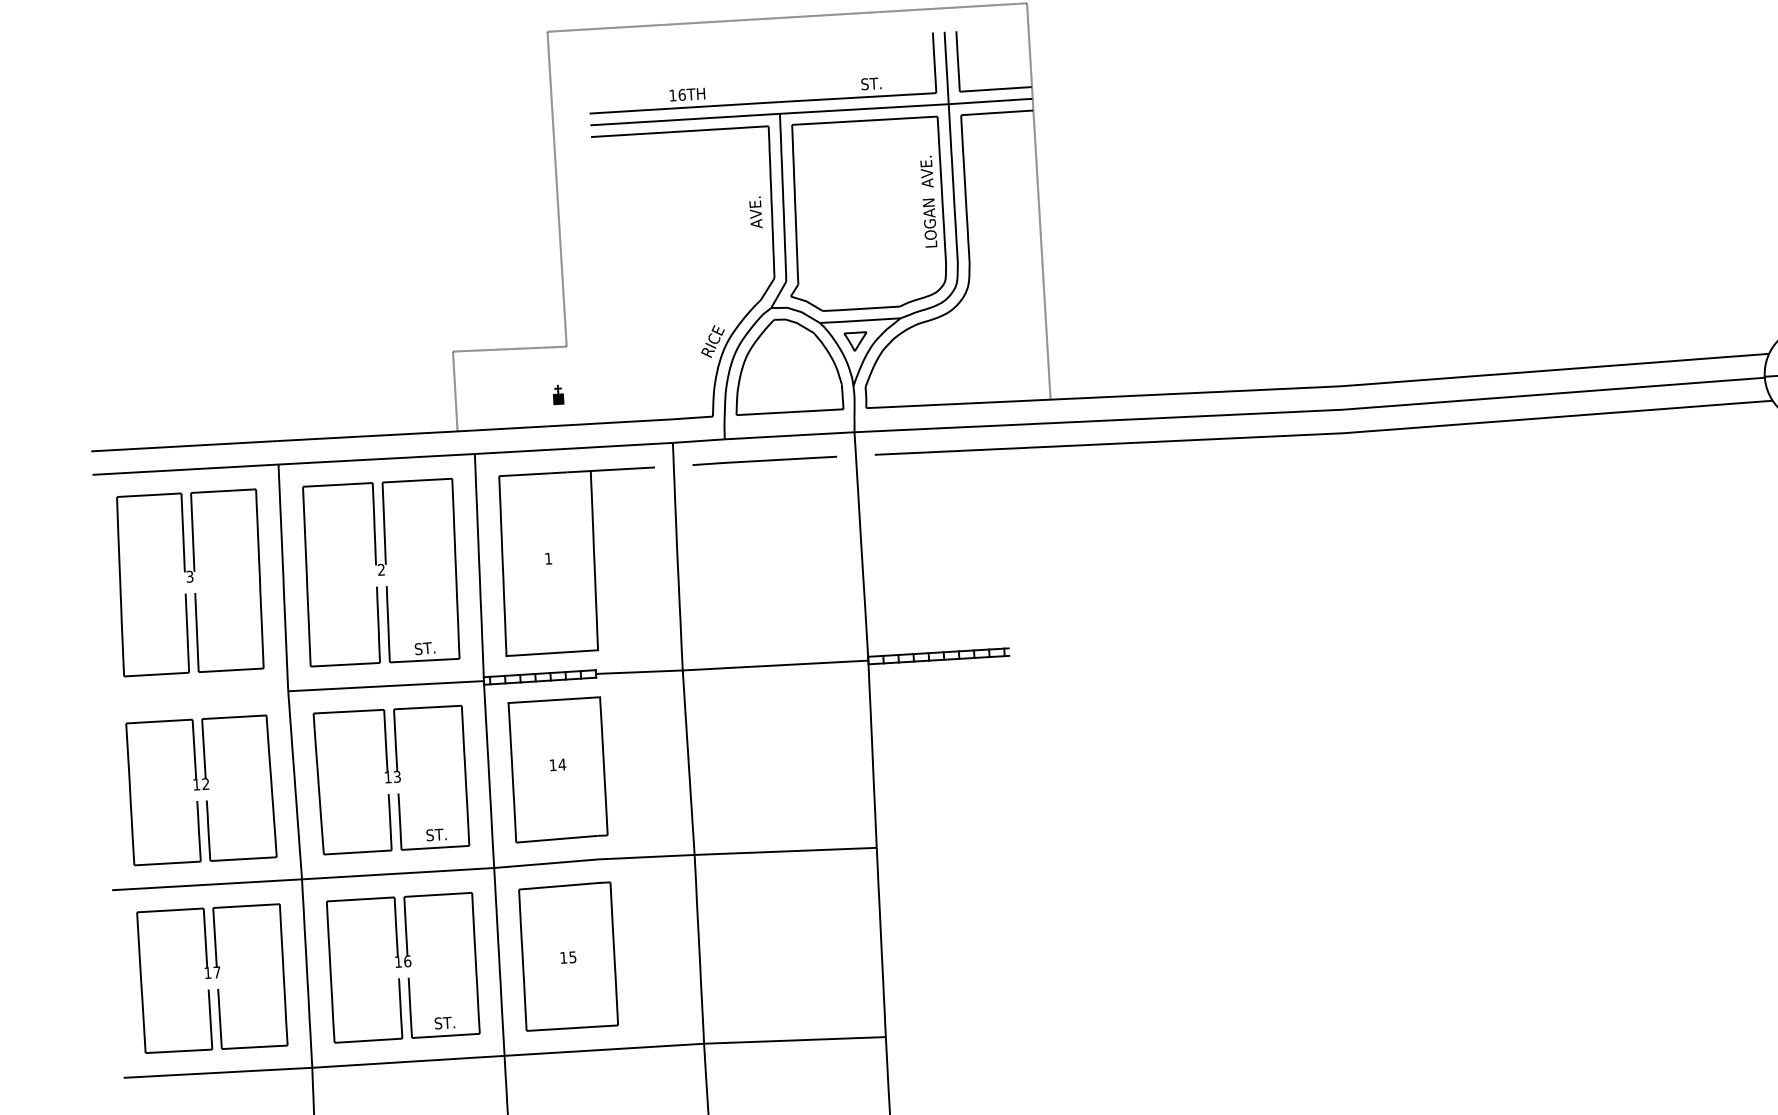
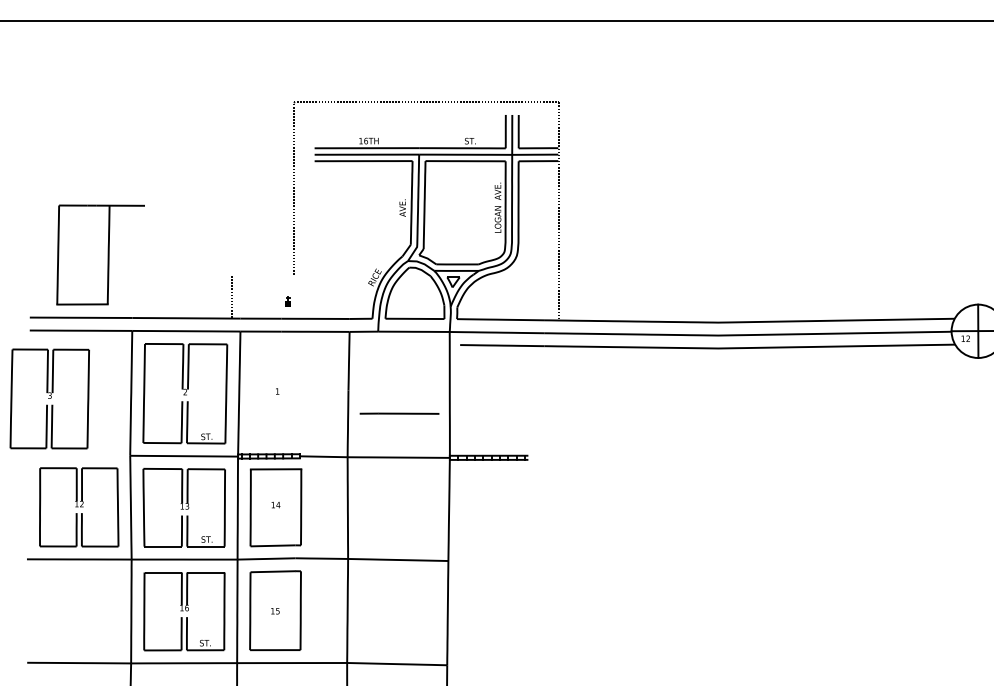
line: (508, 348) -> (262, 274), removed
line: (764, 460) -> (399, 413), moved
part: (579, 560) -> (100, 254), moved
part: (189, 581) -> (49, 398), moved
part: (213, 979) -> (79, 611), removed

